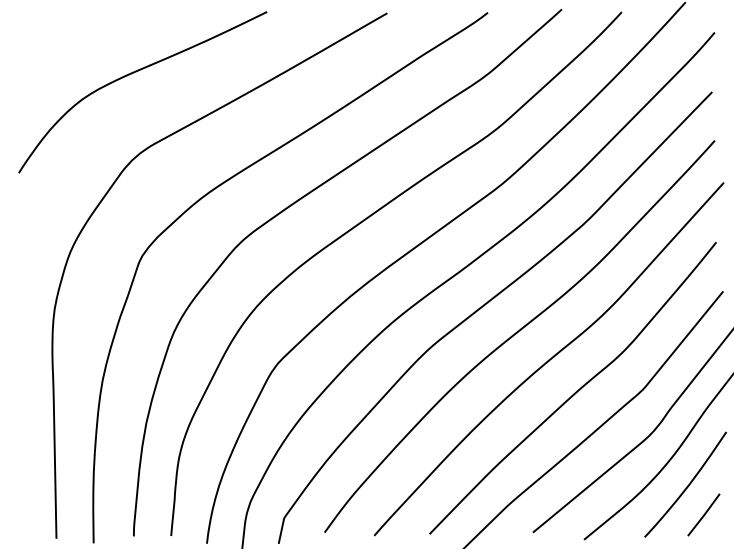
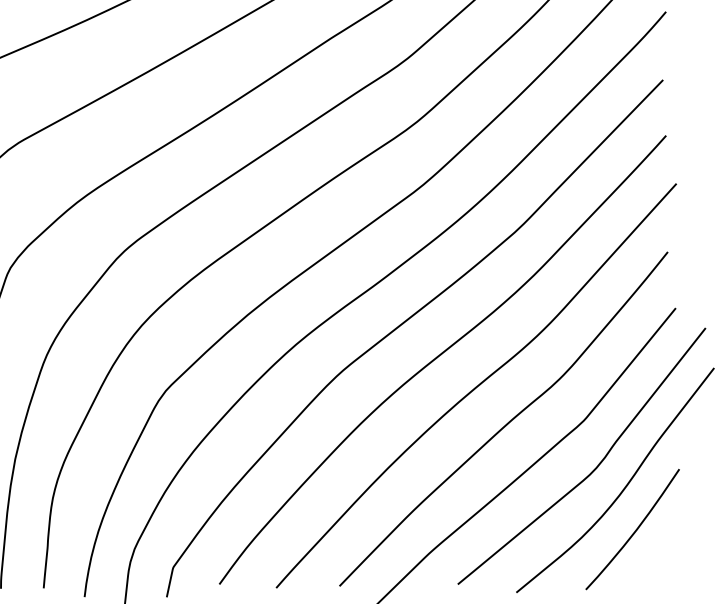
line: (703, 514) -> (653, 563), removed

